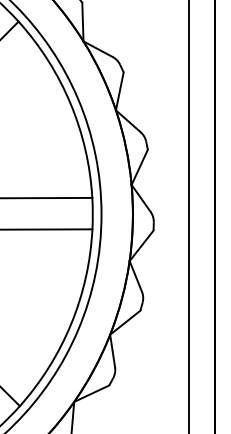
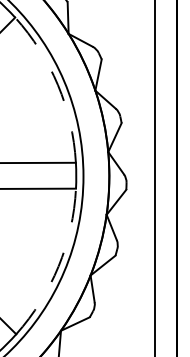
arc: (70, 103) -> (57, 85), solid -> dashed
arc: (71, 323) -> (58, 266), solid -> dashed

